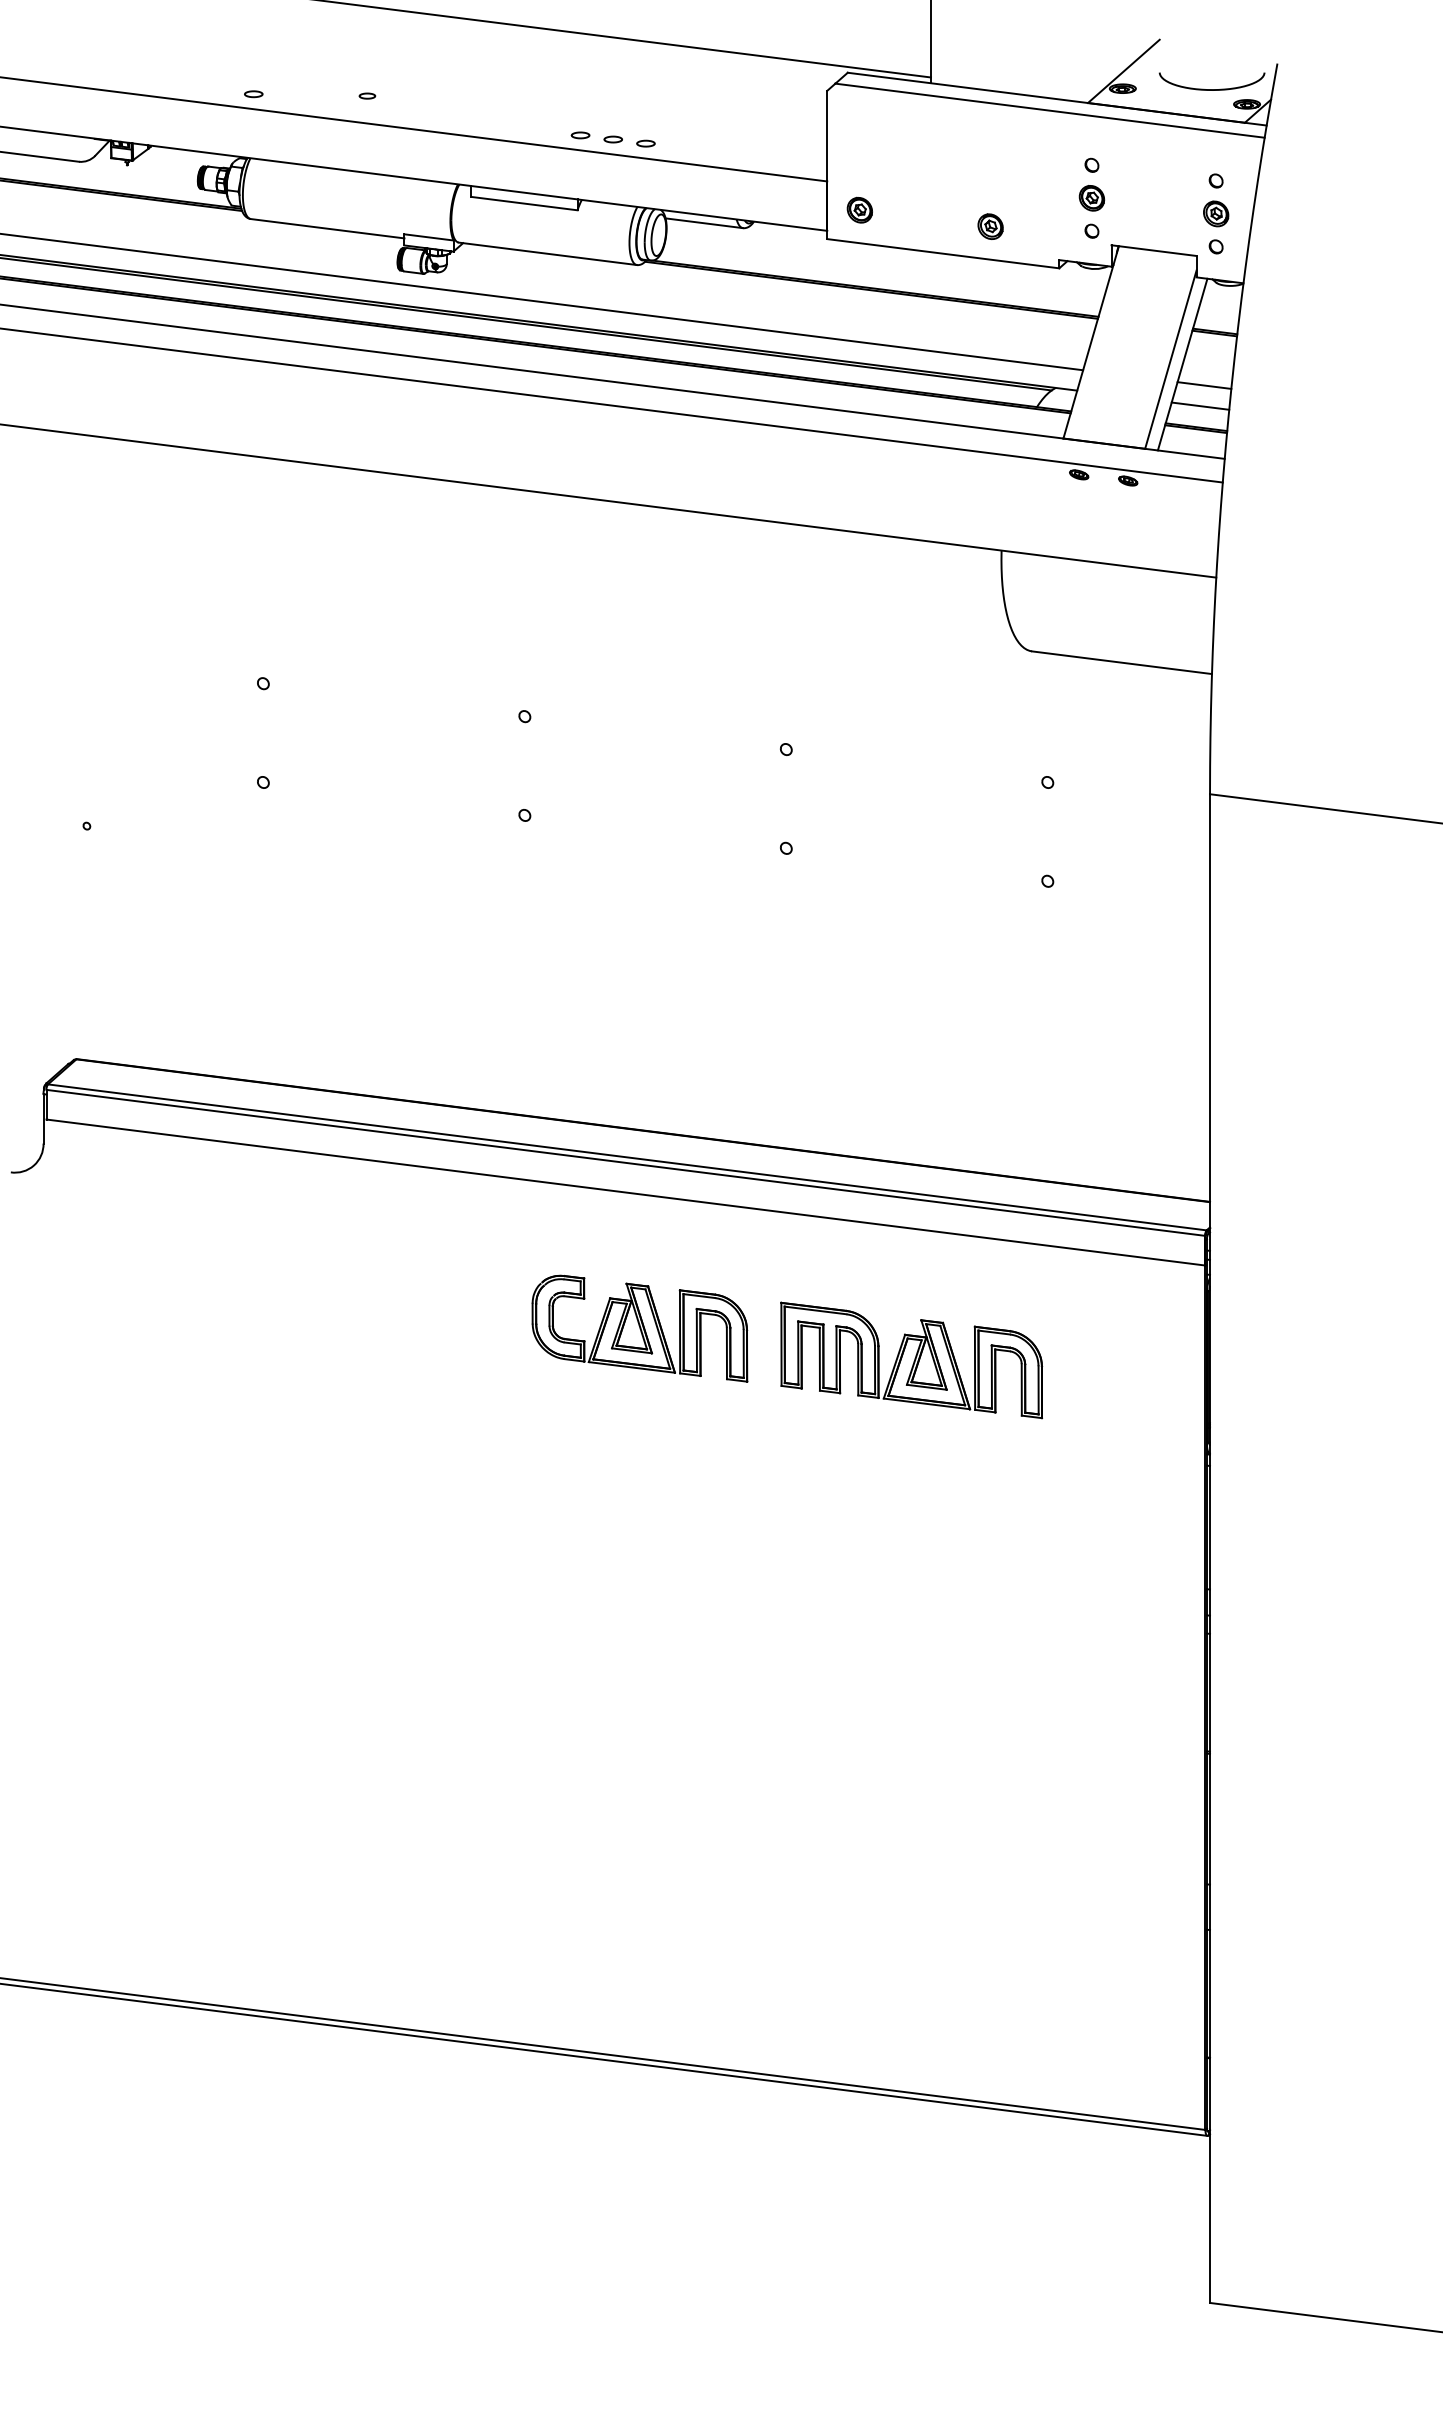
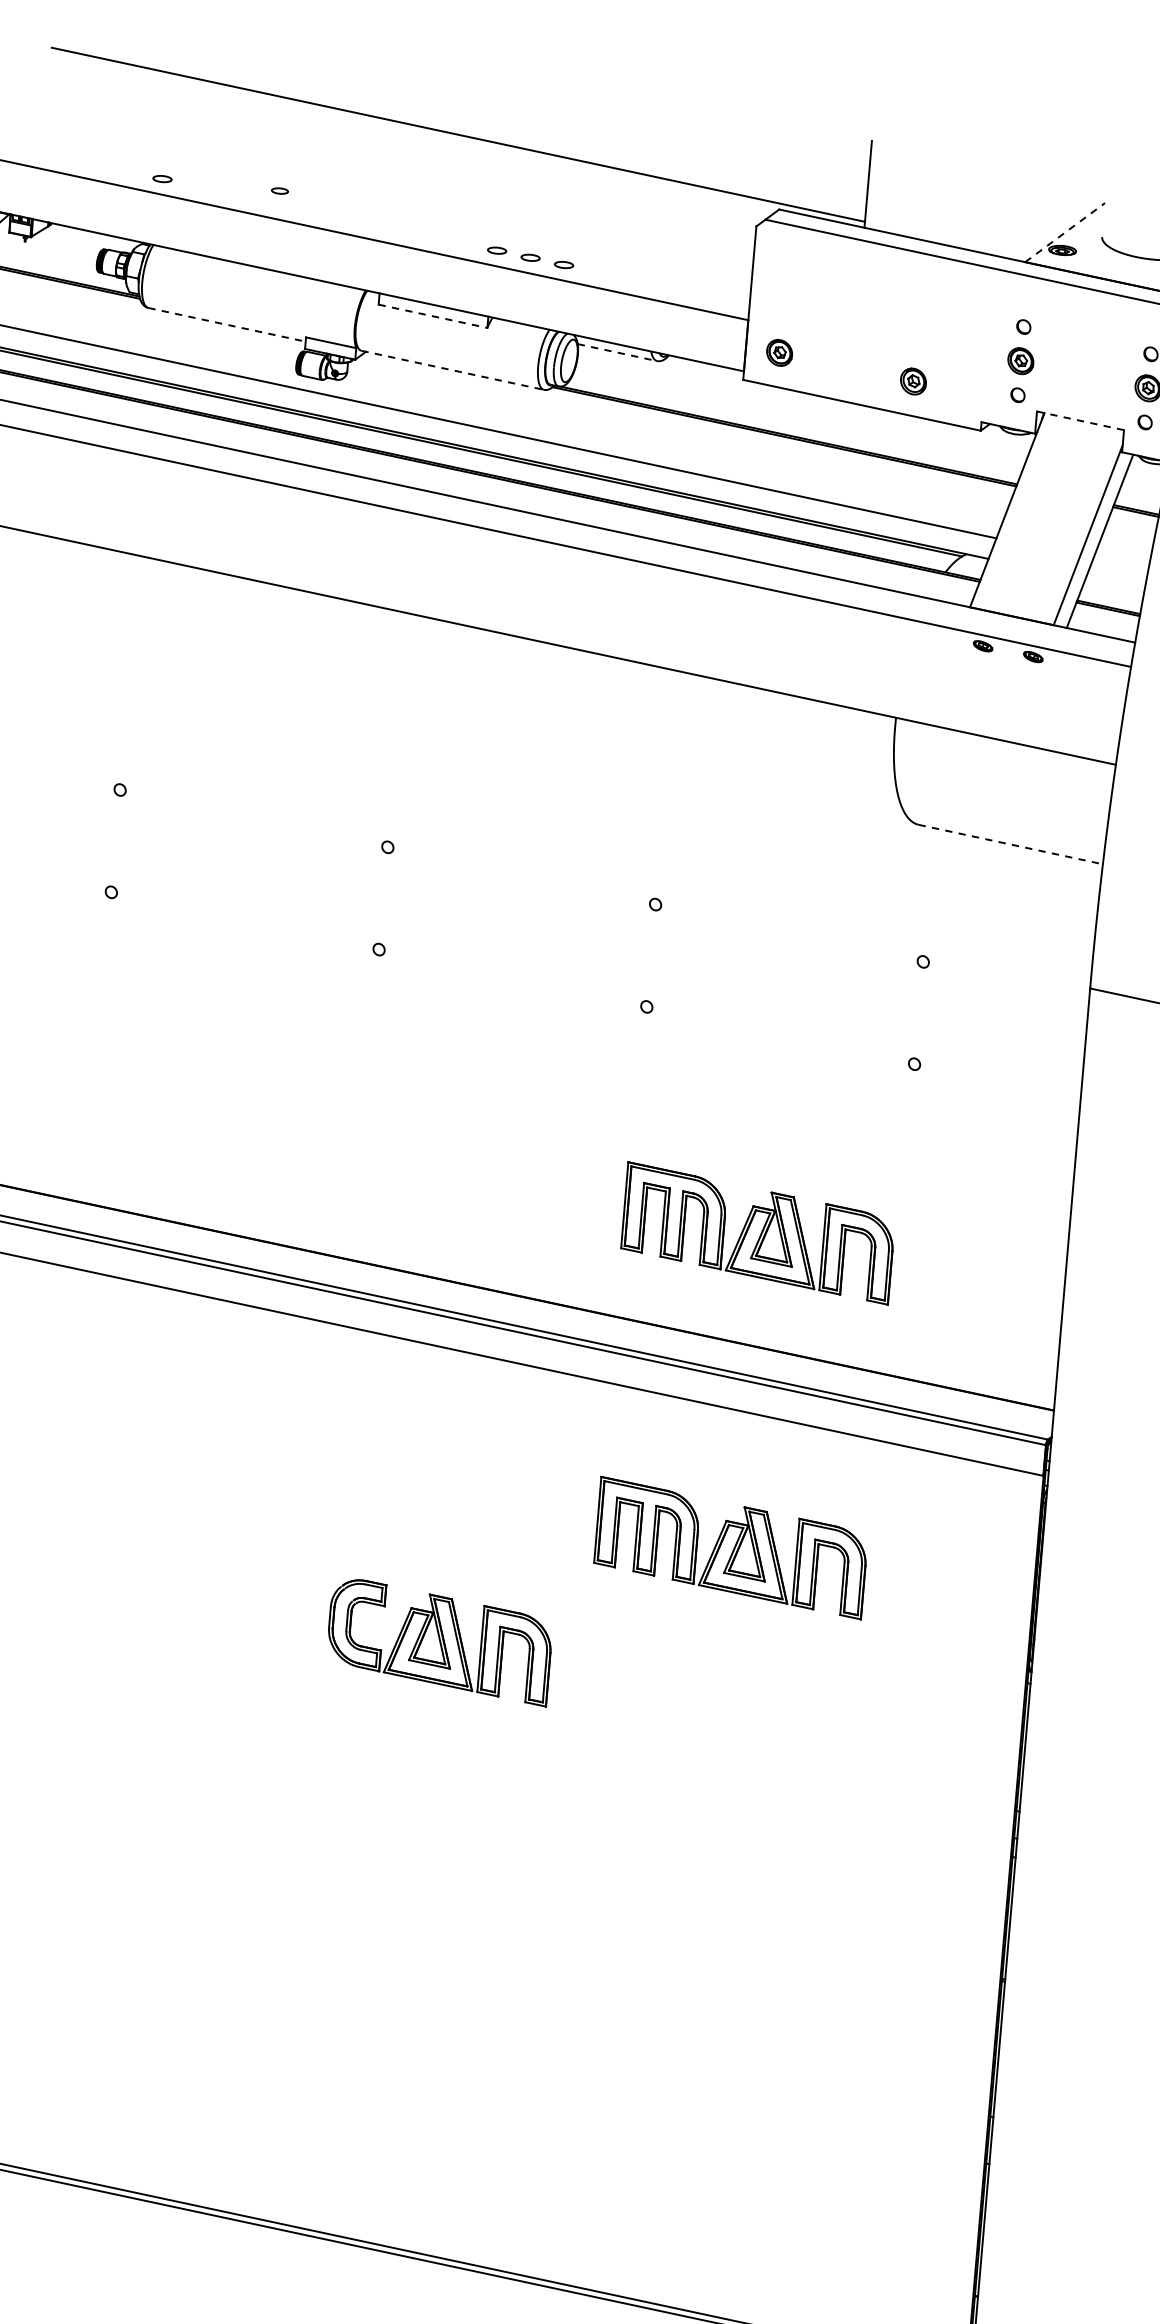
line: (1123, 71) -> (1064, 232), solid -> dashed
line: (524, 203) -> (433, 316), solid -> dashed
line: (704, 223) -> (617, 352), solid -> dashed
line: (328, 228) -> (227, 324), solid -> dashed
line: (1154, 250) -> (1080, 420), solid -> dashed
line: (547, 253) -> (452, 369), solid -> dashed
line: (1204, 385) -> (1120, 564), removed
line: (1200, 405) -> (1114, 585), removed
line: (1121, 662) -> (1010, 844), solid -> dashed
part: (911, 1056) -> (757, 1233), added
part: (639, 1328) -> (439, 1641), moved

